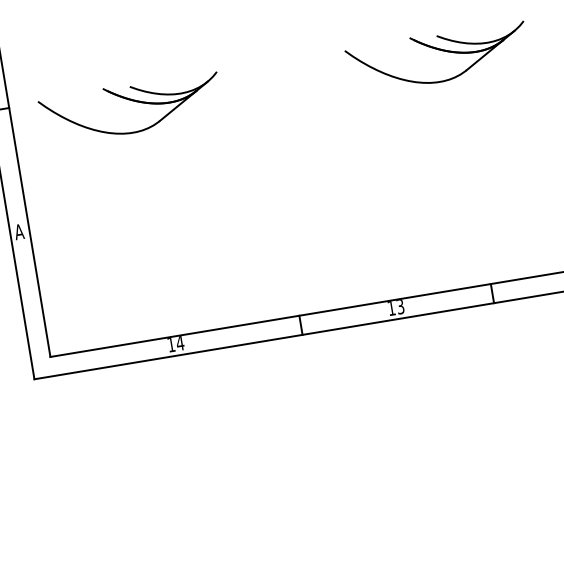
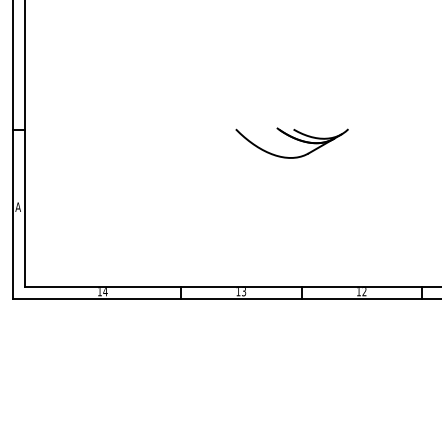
part: (129, 107) -> (98, 142), removed

